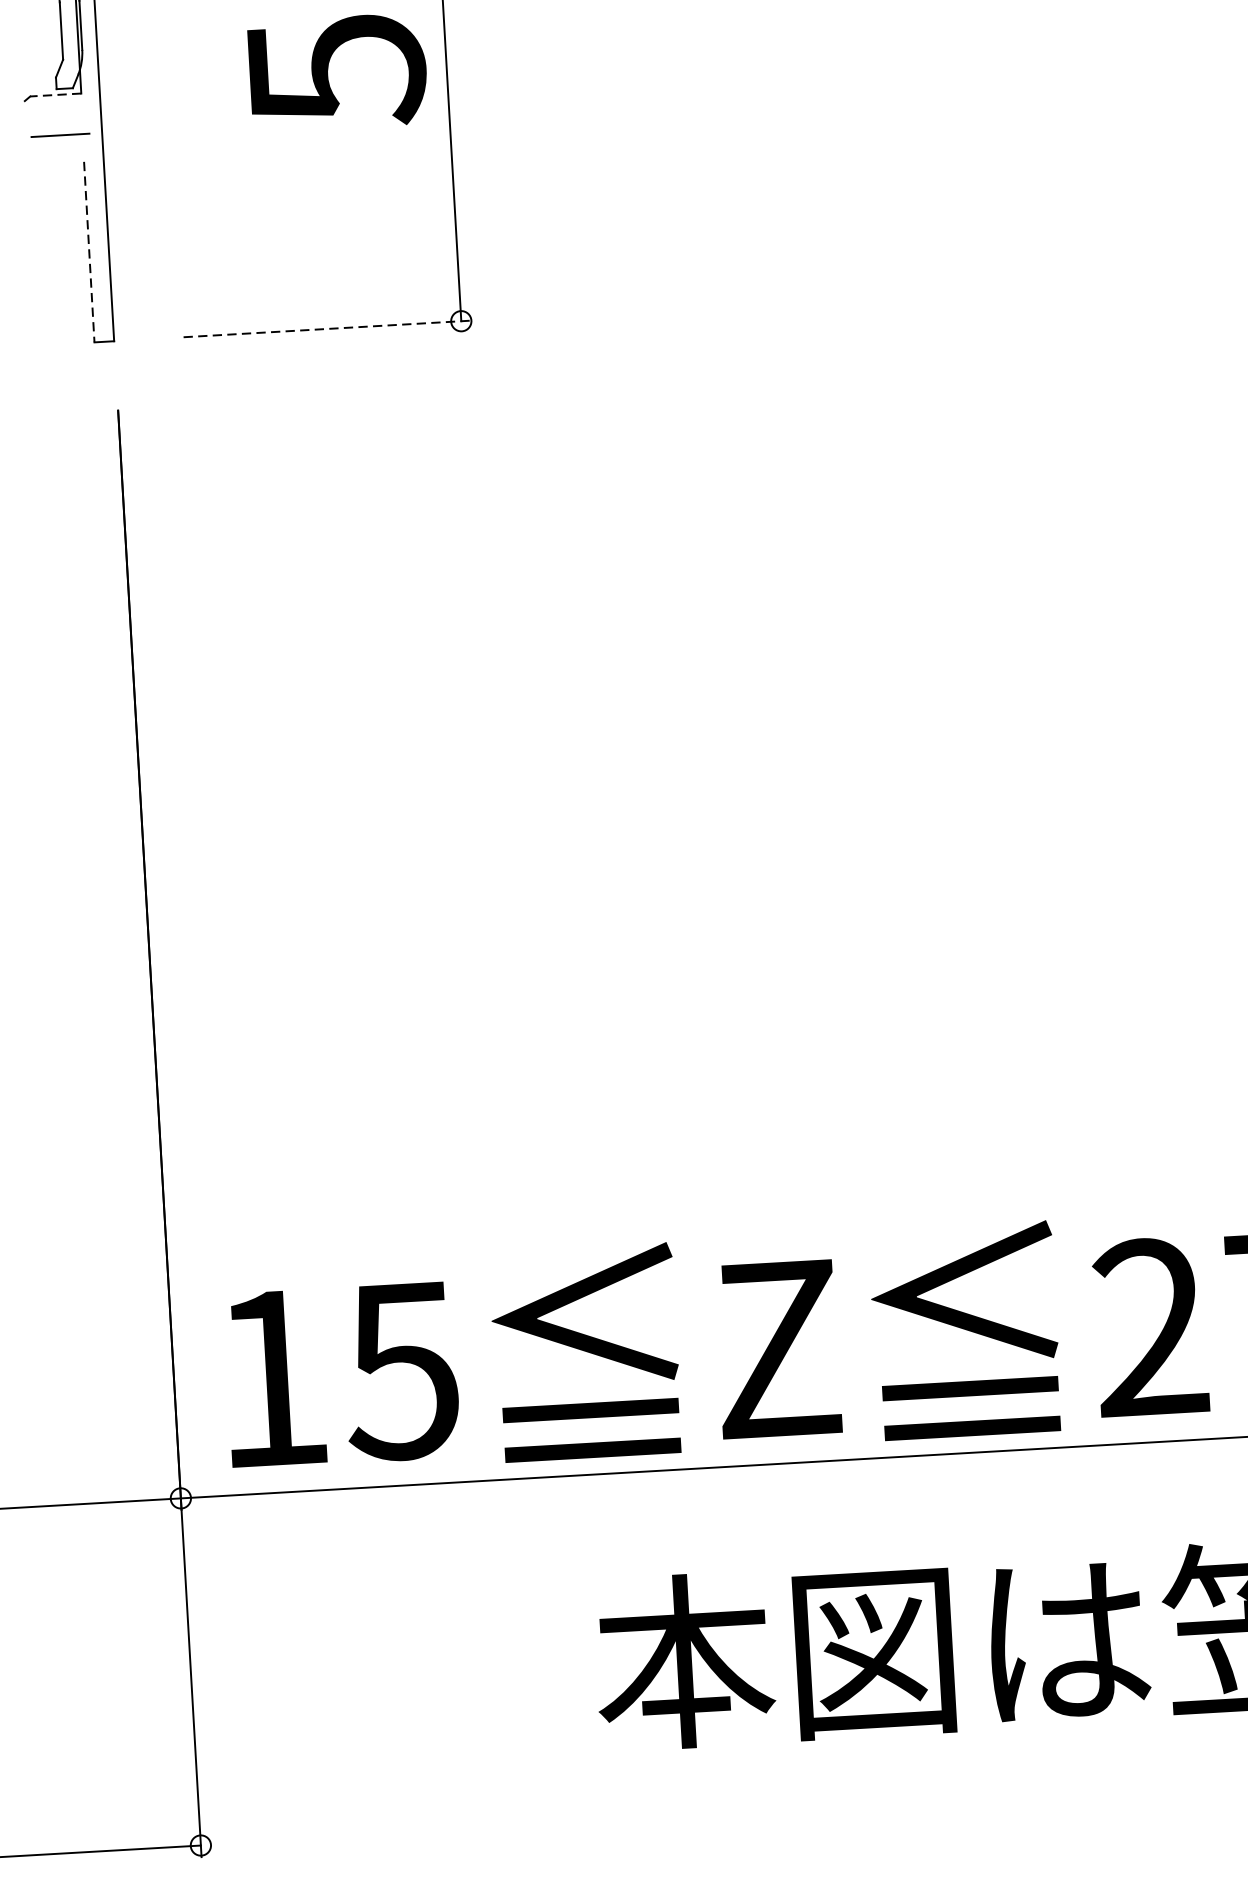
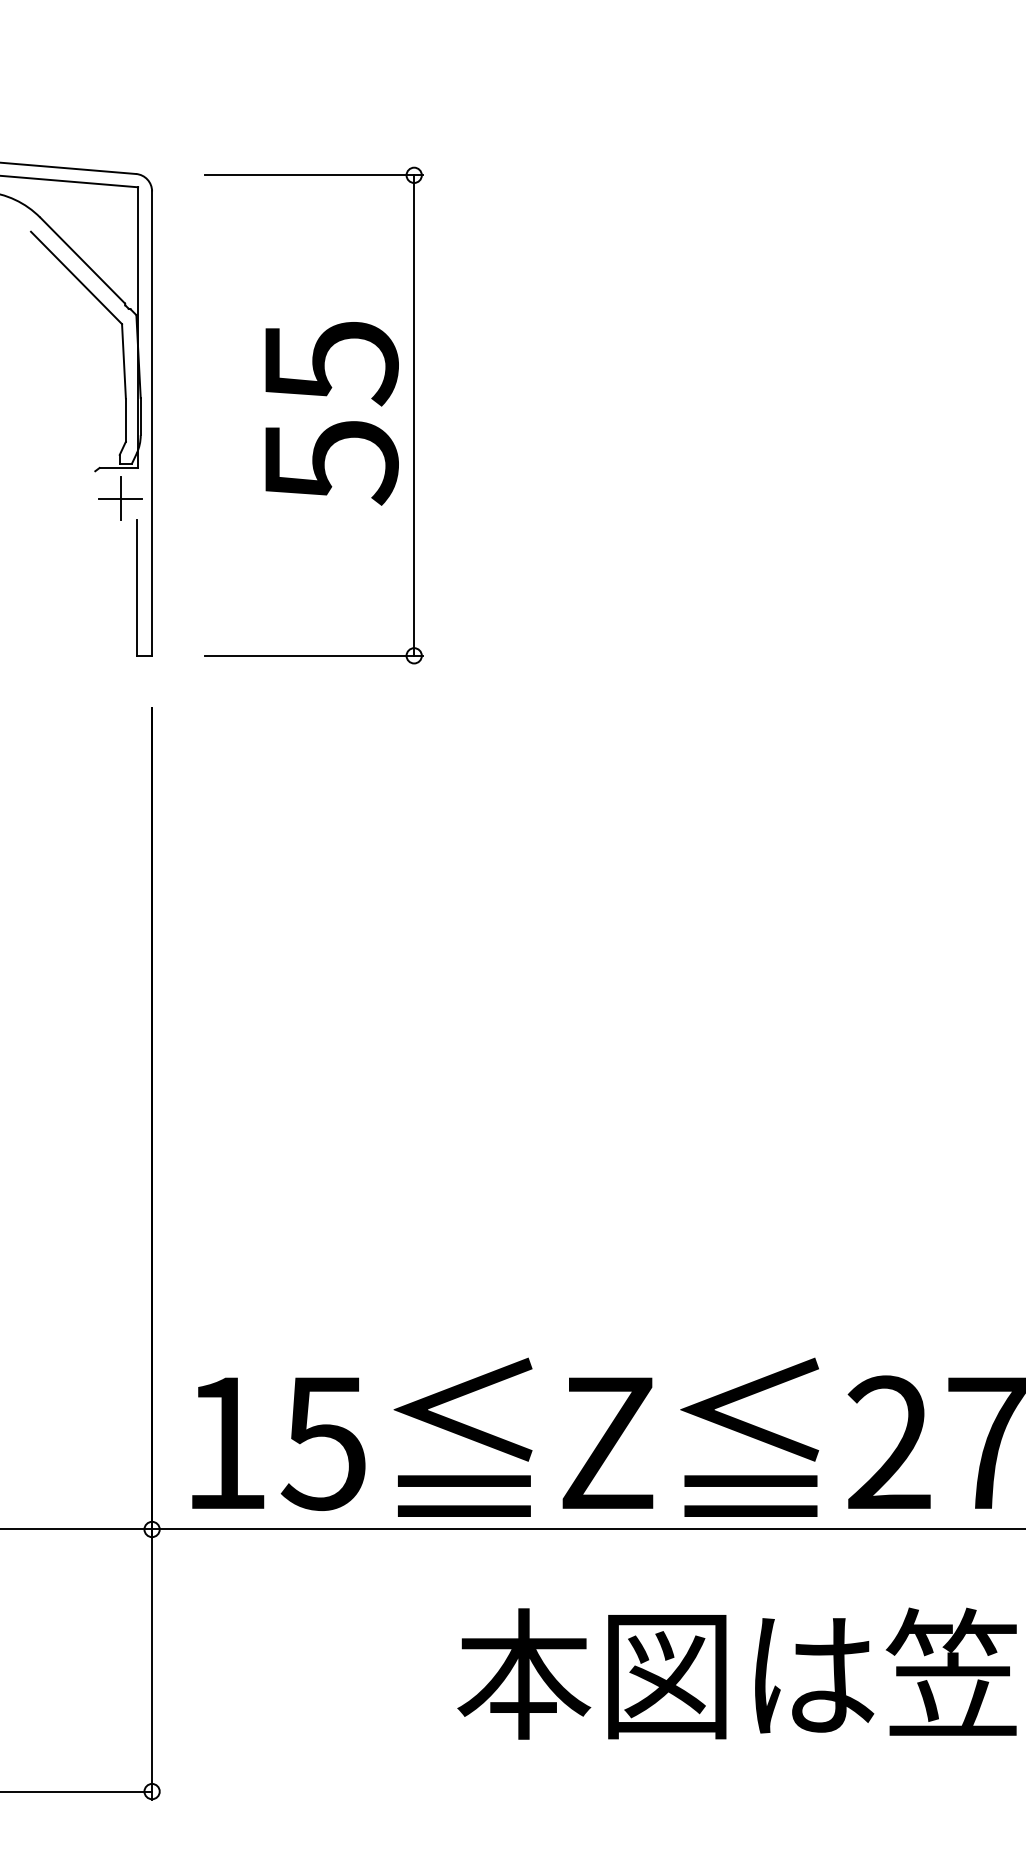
line: (55, 95) -> (118, 468), dashed -> solid
line: (60, 135) -> (120, 498), added
line: (89, 253) -> (137, 588), dashed -> solid
line: (329, 328) -> (314, 655), dashed -> solid

